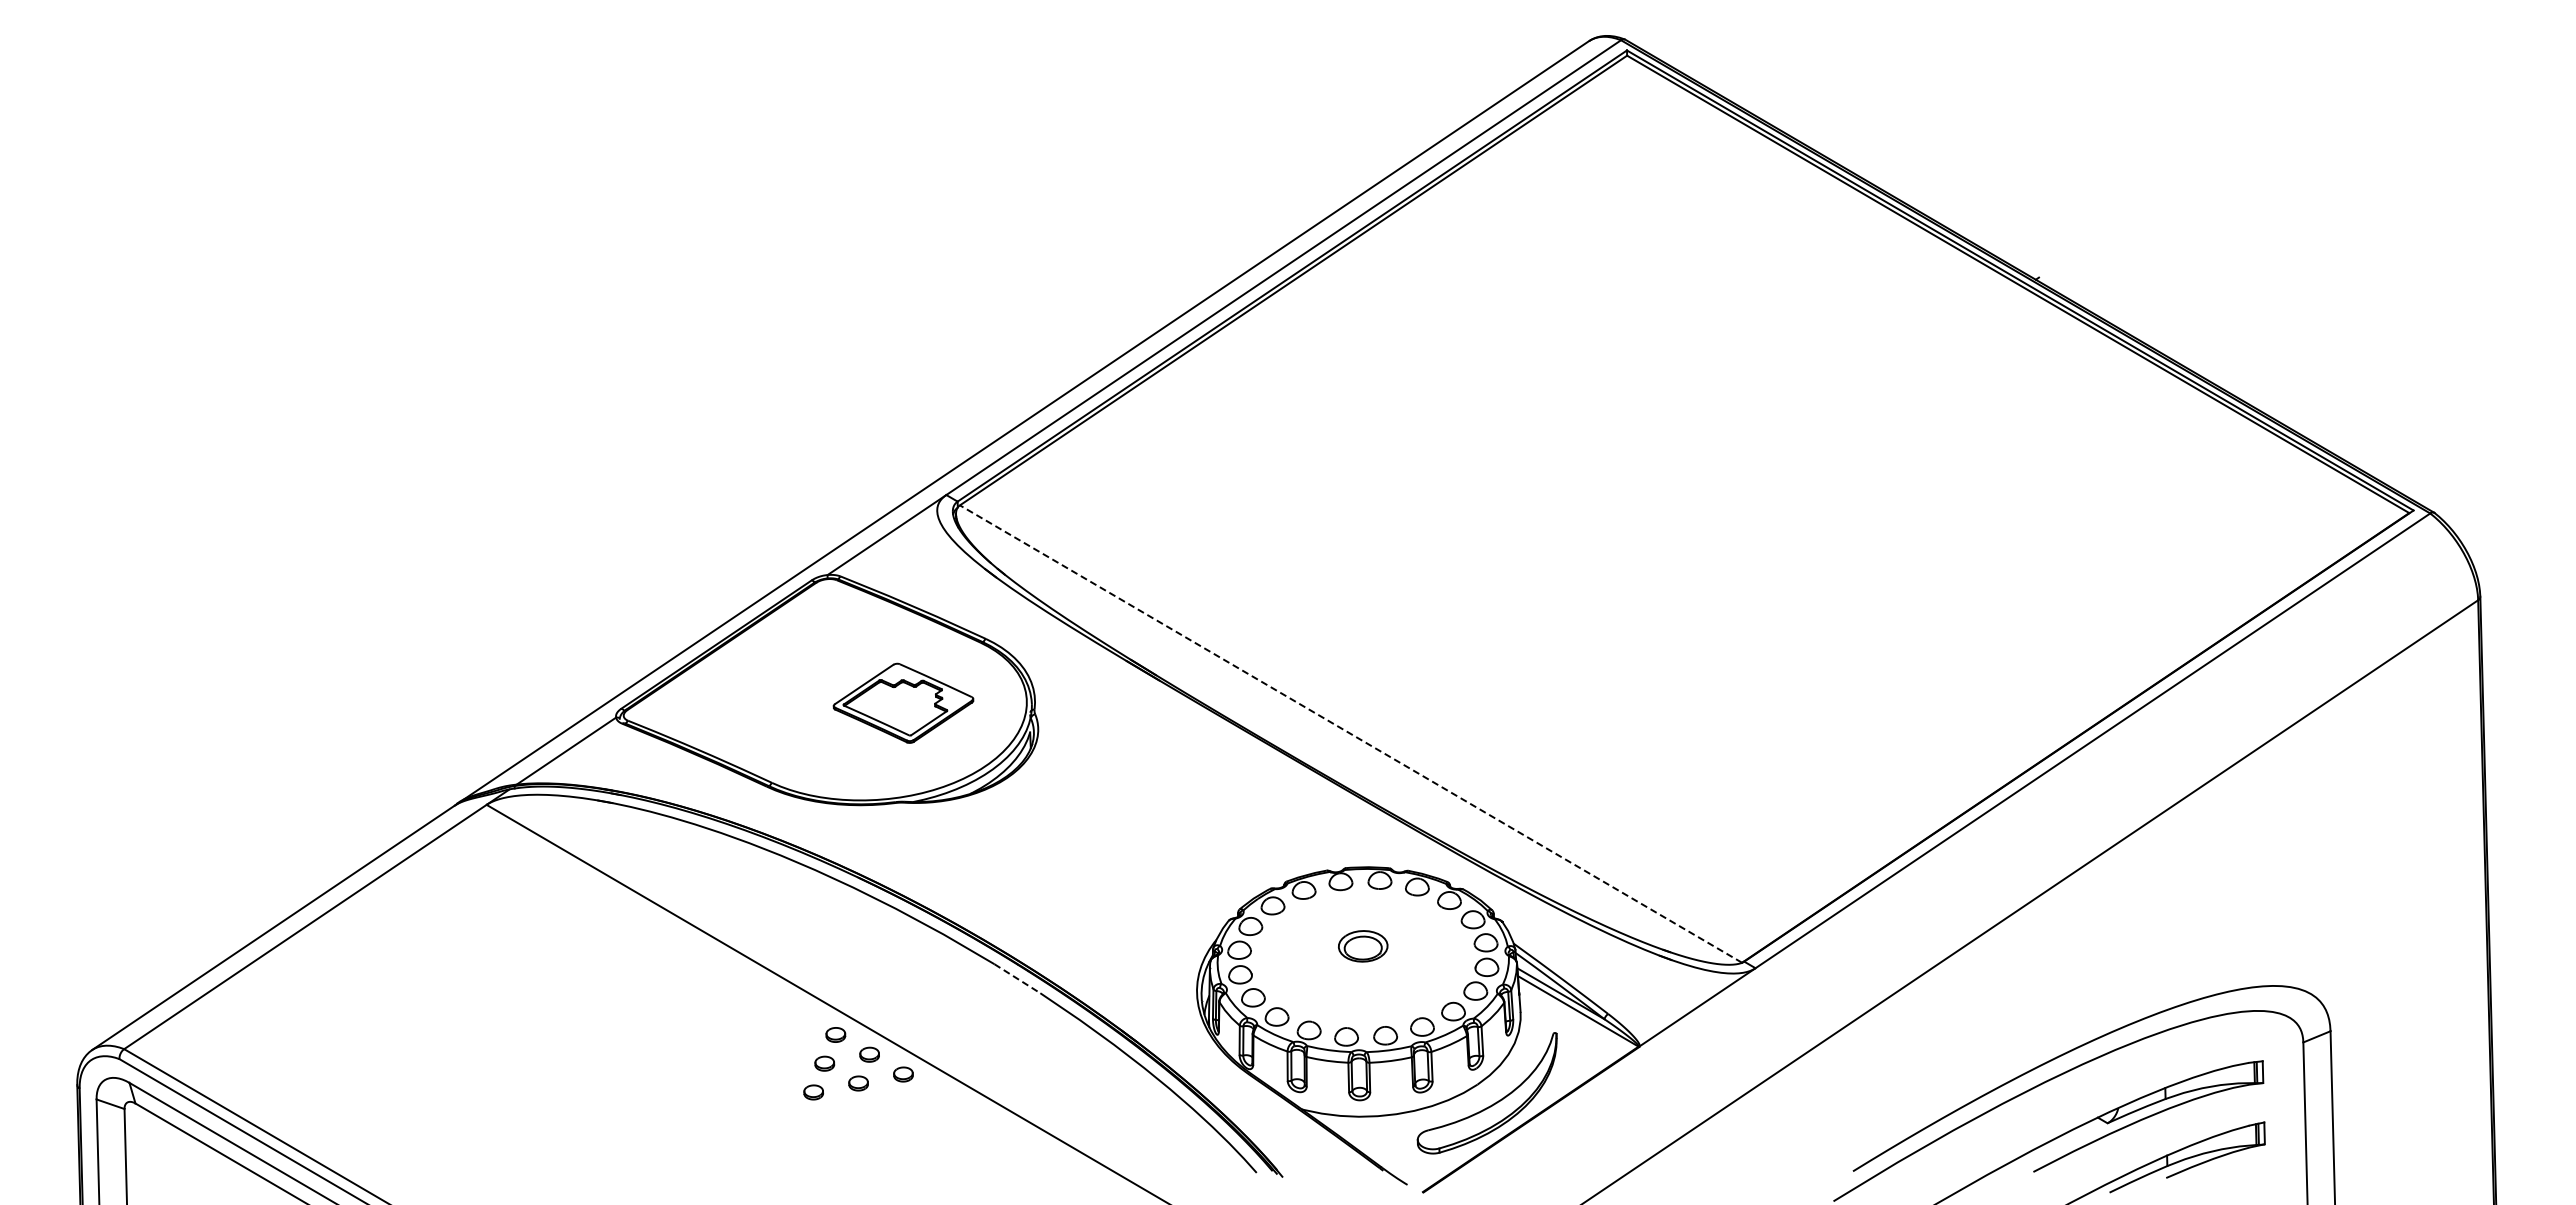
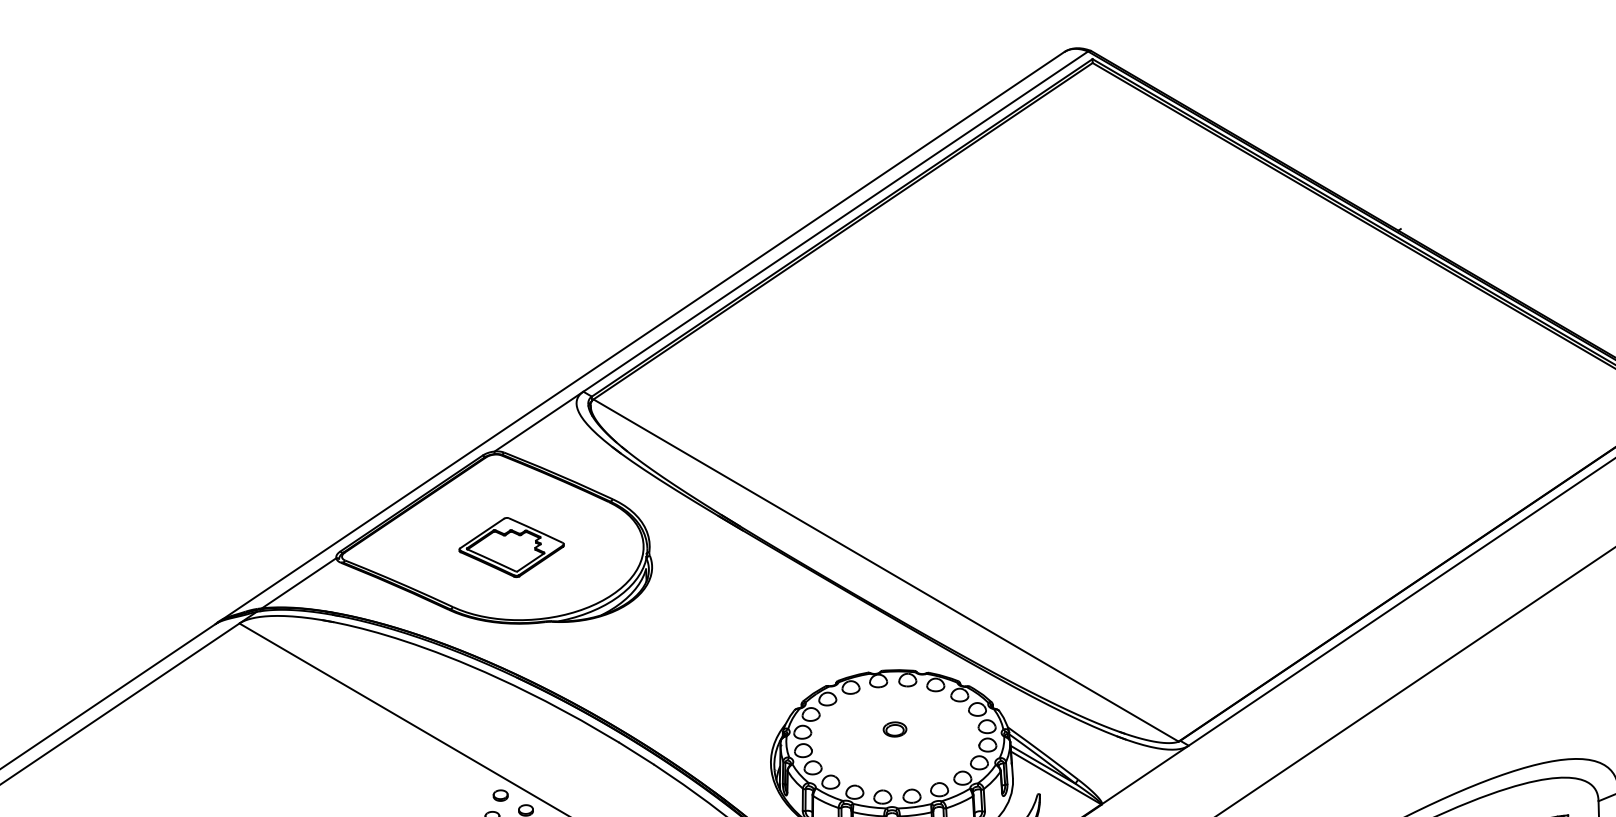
part: (903, 702) -> (511, 546), moved
line: (1350, 733) -> (885, 570), dashed -> solid
part: (1362, 946) -> (894, 729), size x0.62
line: (1017, 978) -> (636, 753), dashed -> solid

